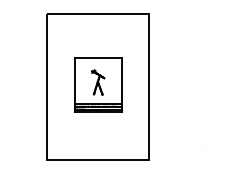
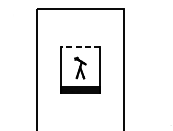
line: (97, 57) -> (79, 46), solid -> dashed

